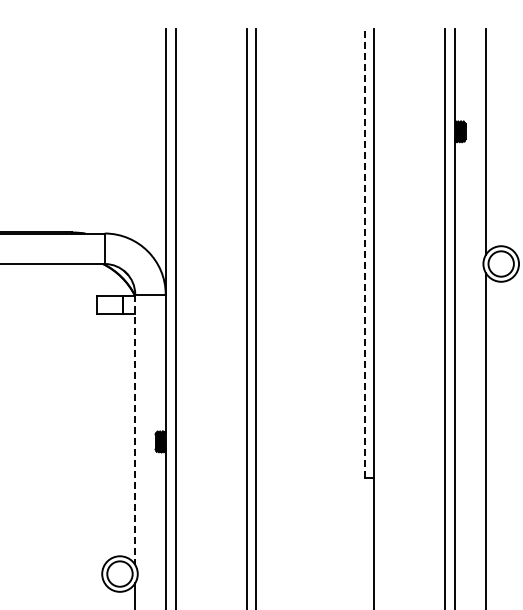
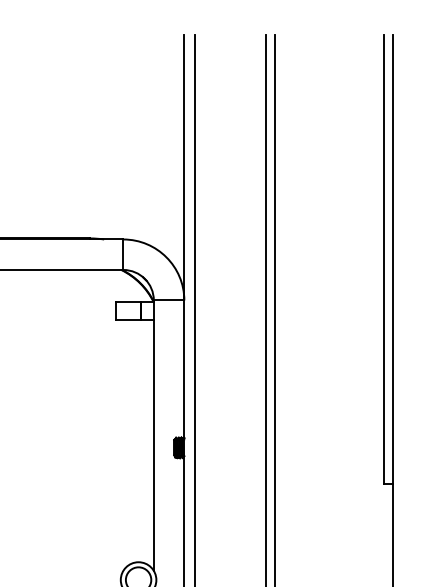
line: (365, 253) -> (384, 259), dashed -> solid
line: (135, 430) -> (154, 436), dashed -> solid

